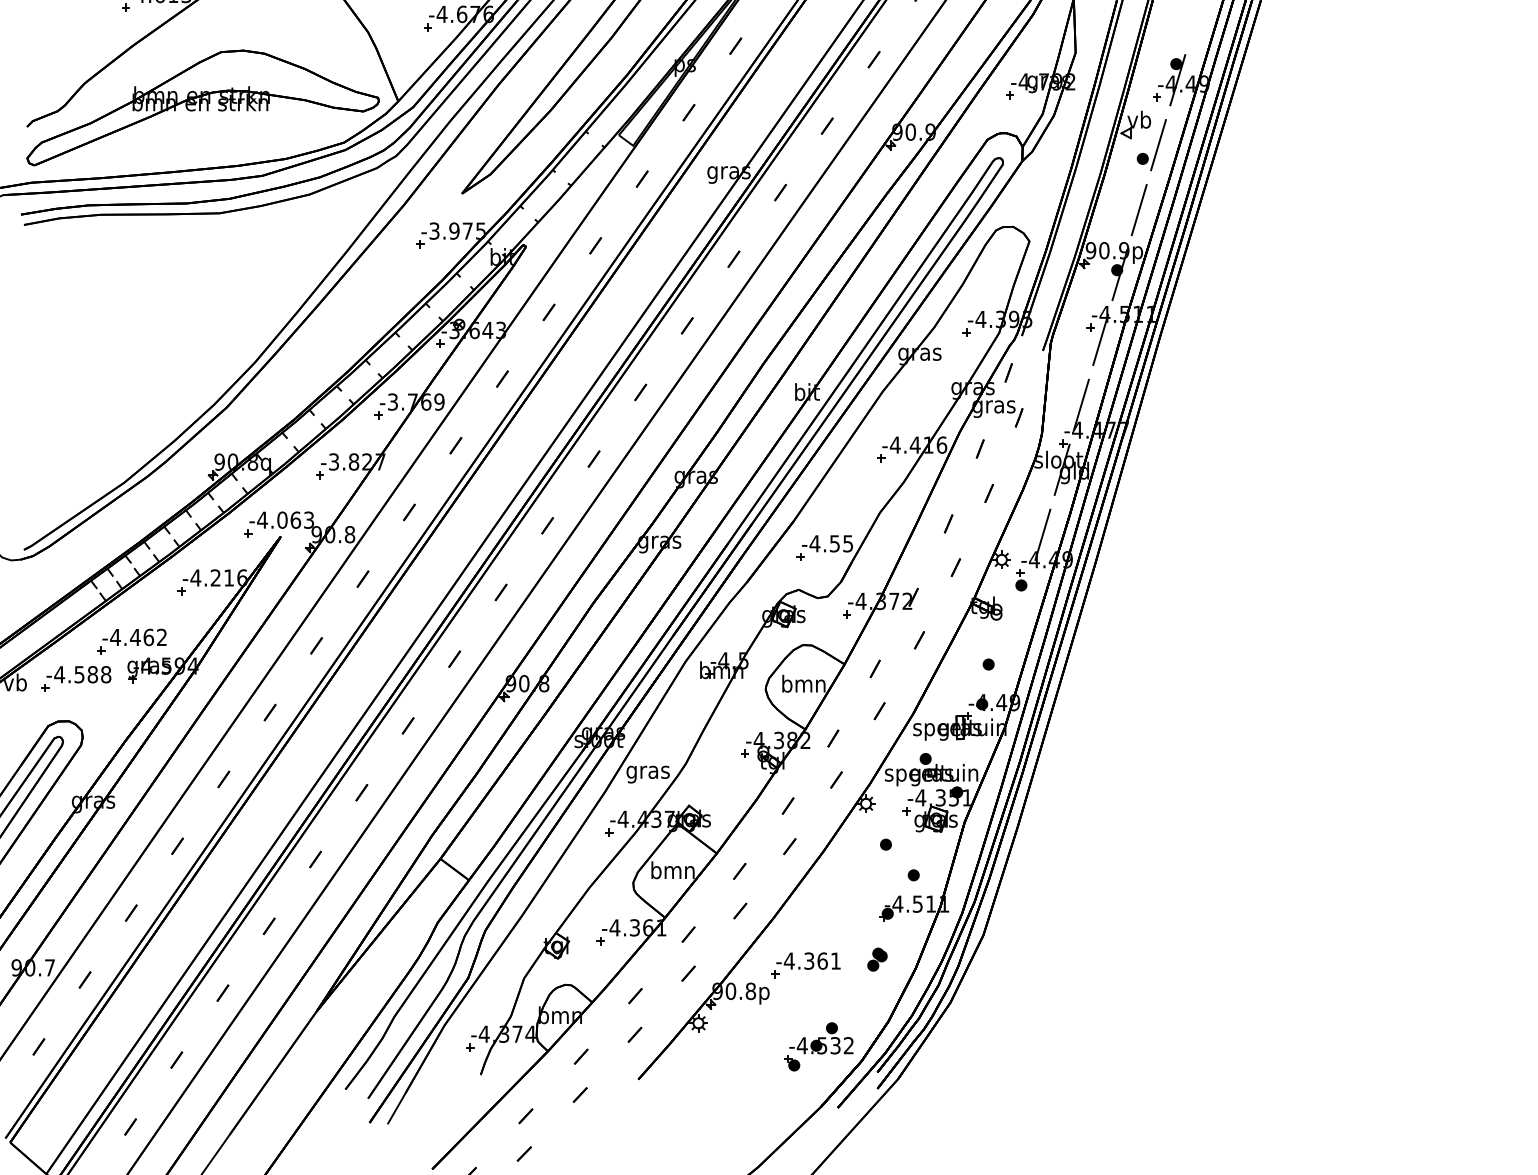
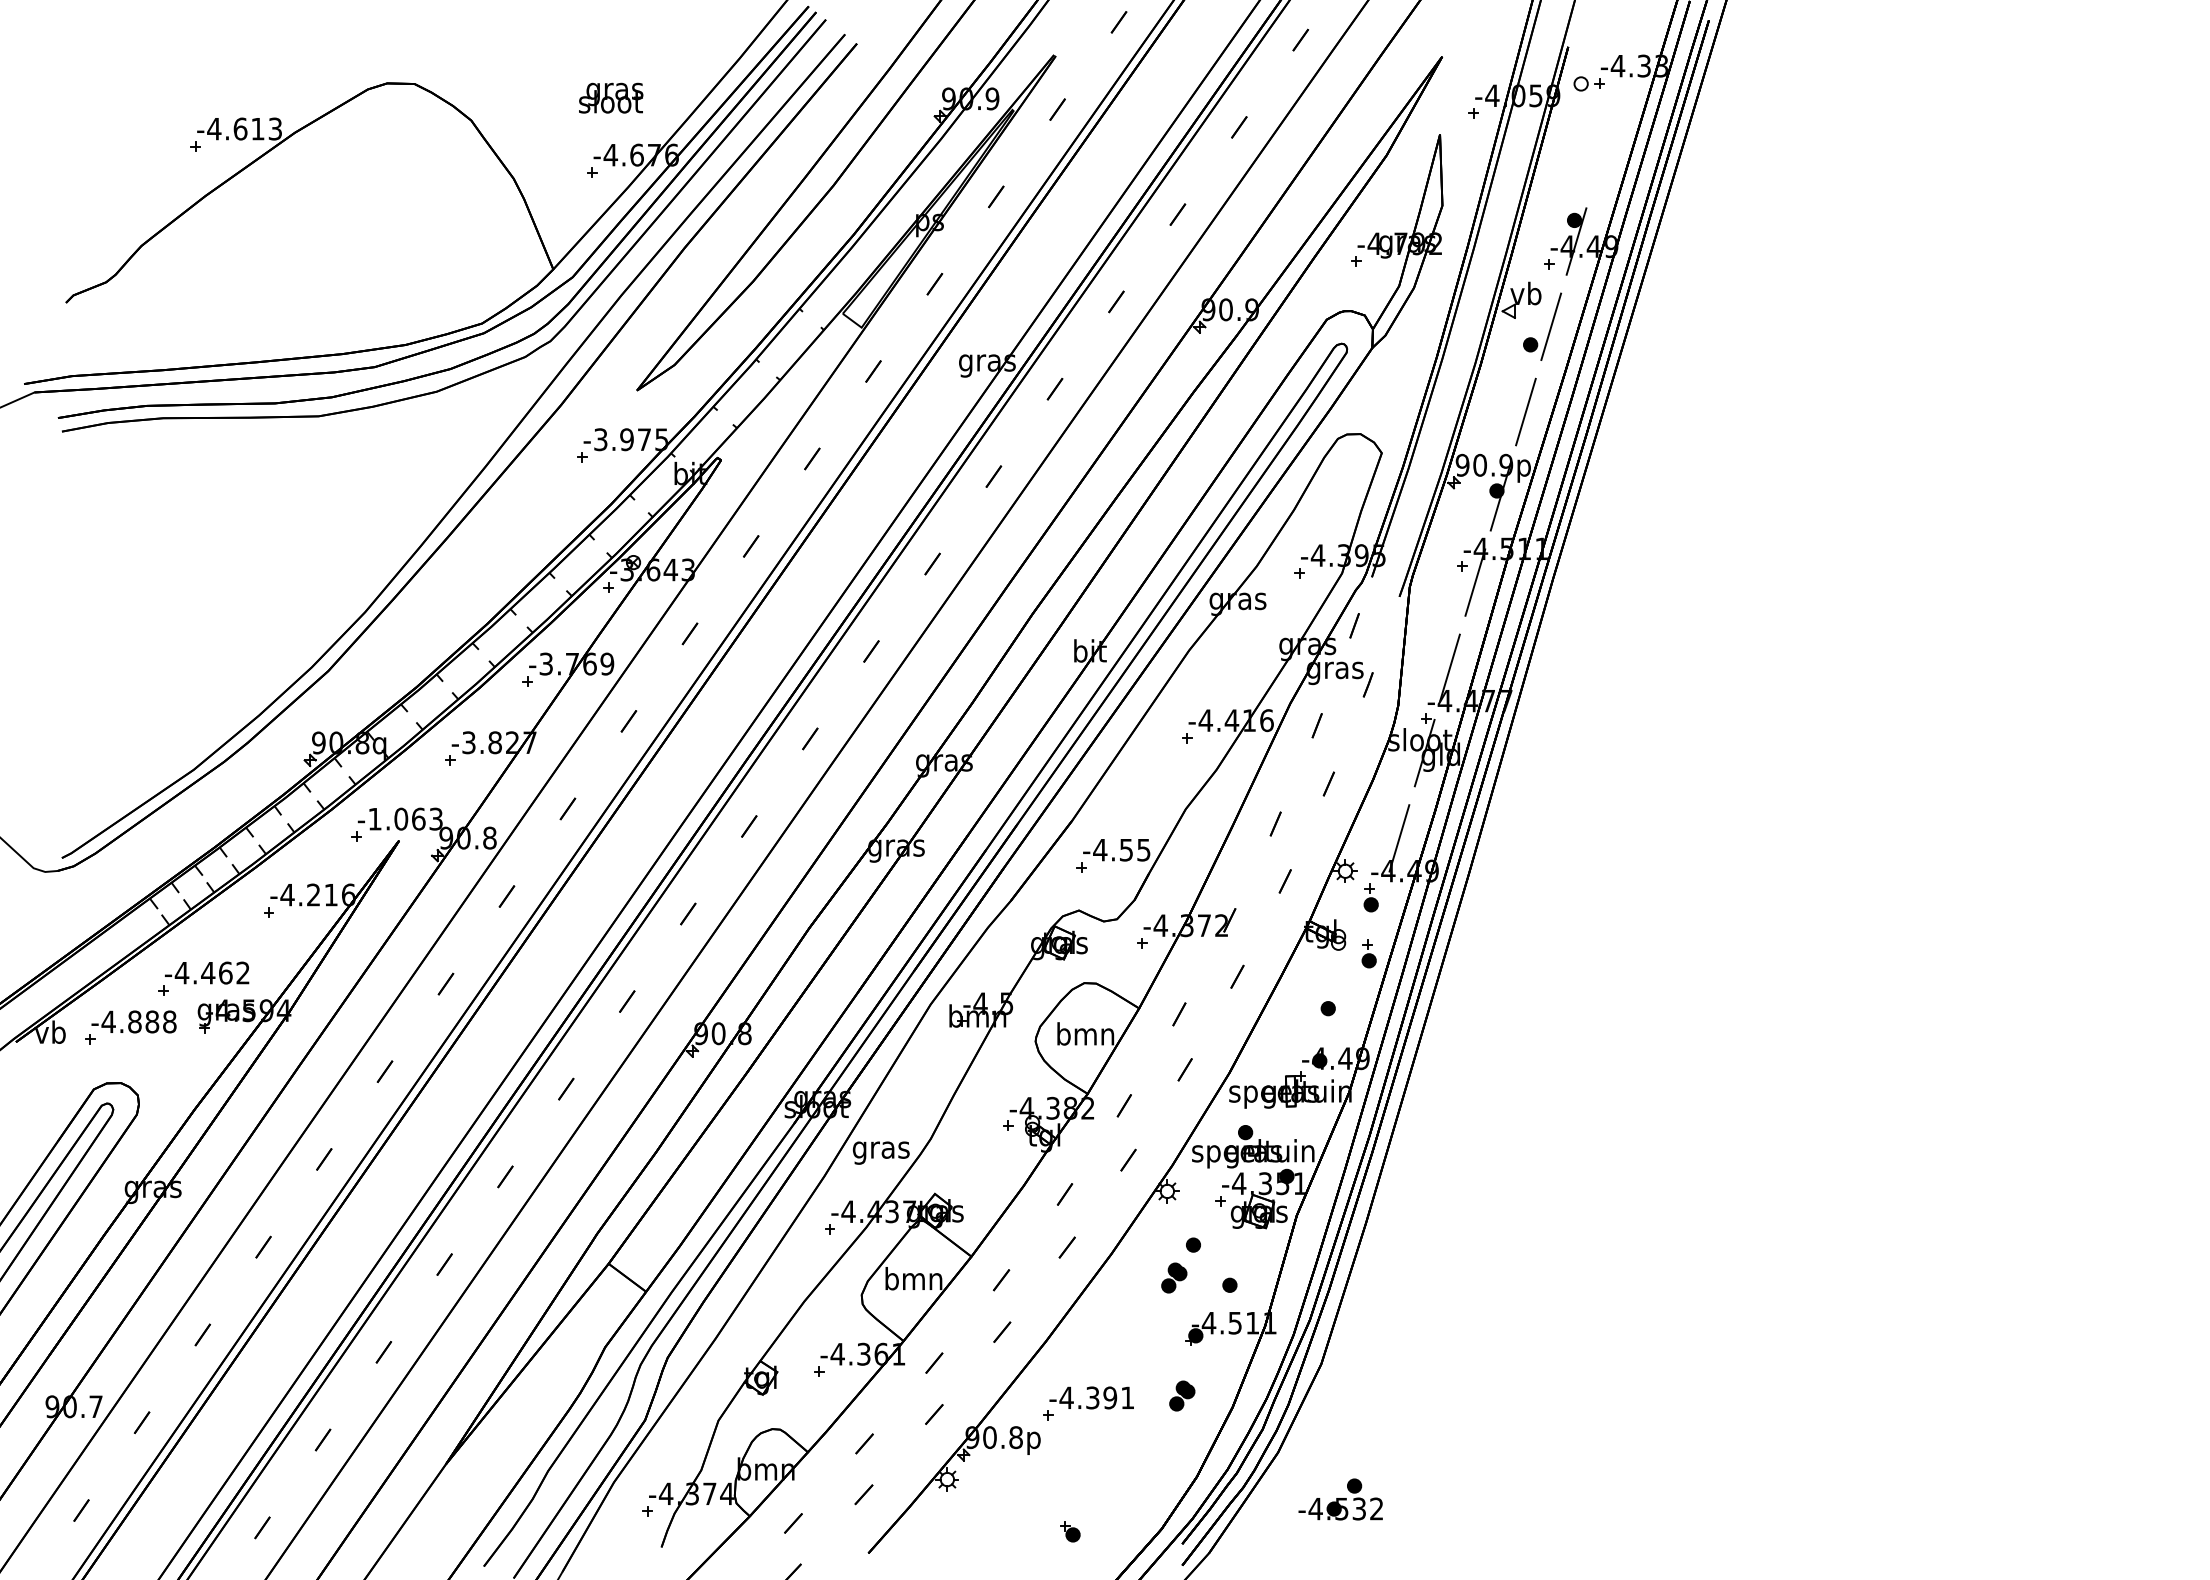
part: (202, 107) -> (296, 277), removed
text: (262, 520) -> (374, 819), -4.063 -> -1.063
part: (1019, 622) -> (1368, 953), added
text: (79, 674) -> (134, 1021), -4.588 -> -4.888
part: (871, 869) -> (1174, 1277), added
text: (822, 960) -> (1110, 1397), -4.361 -> -4.391
part: (821, 1038) -> (1340, 1499), moved

